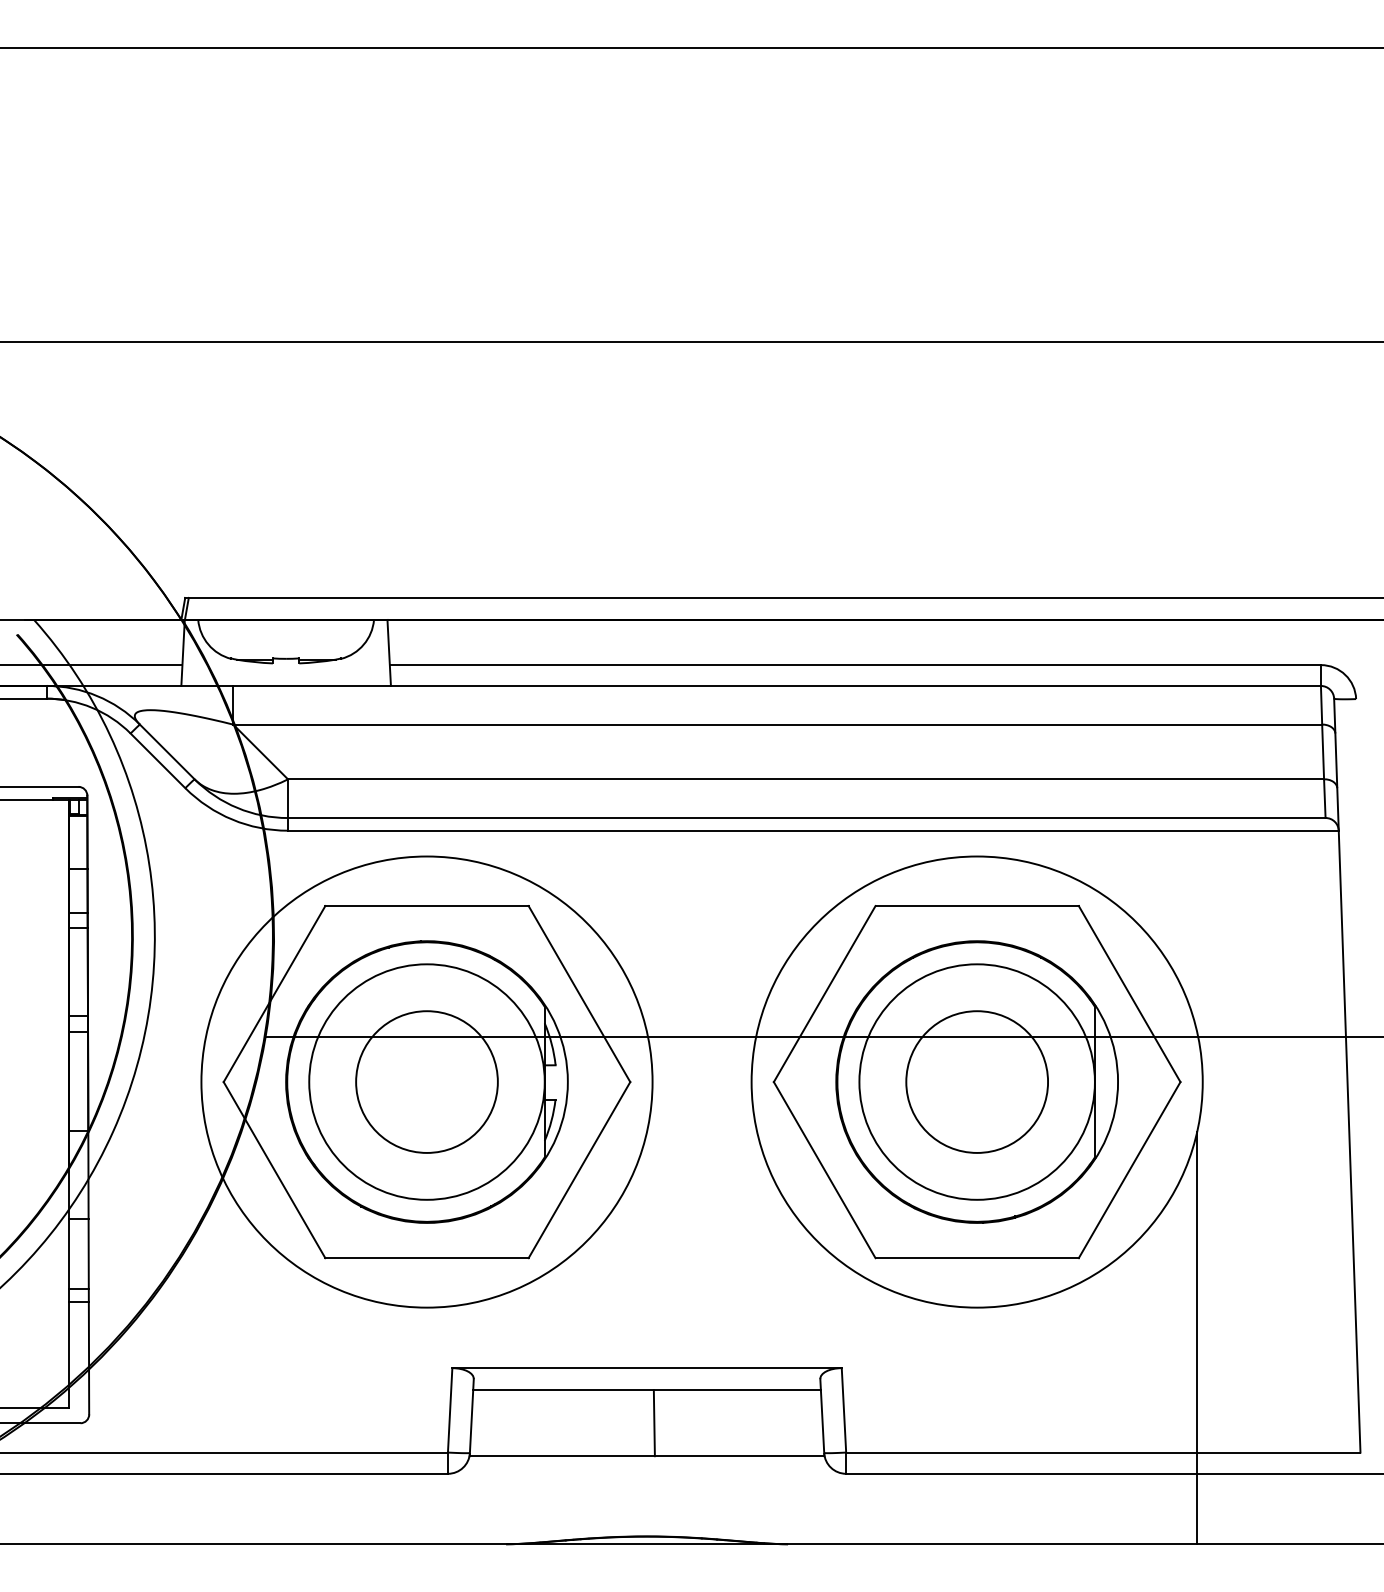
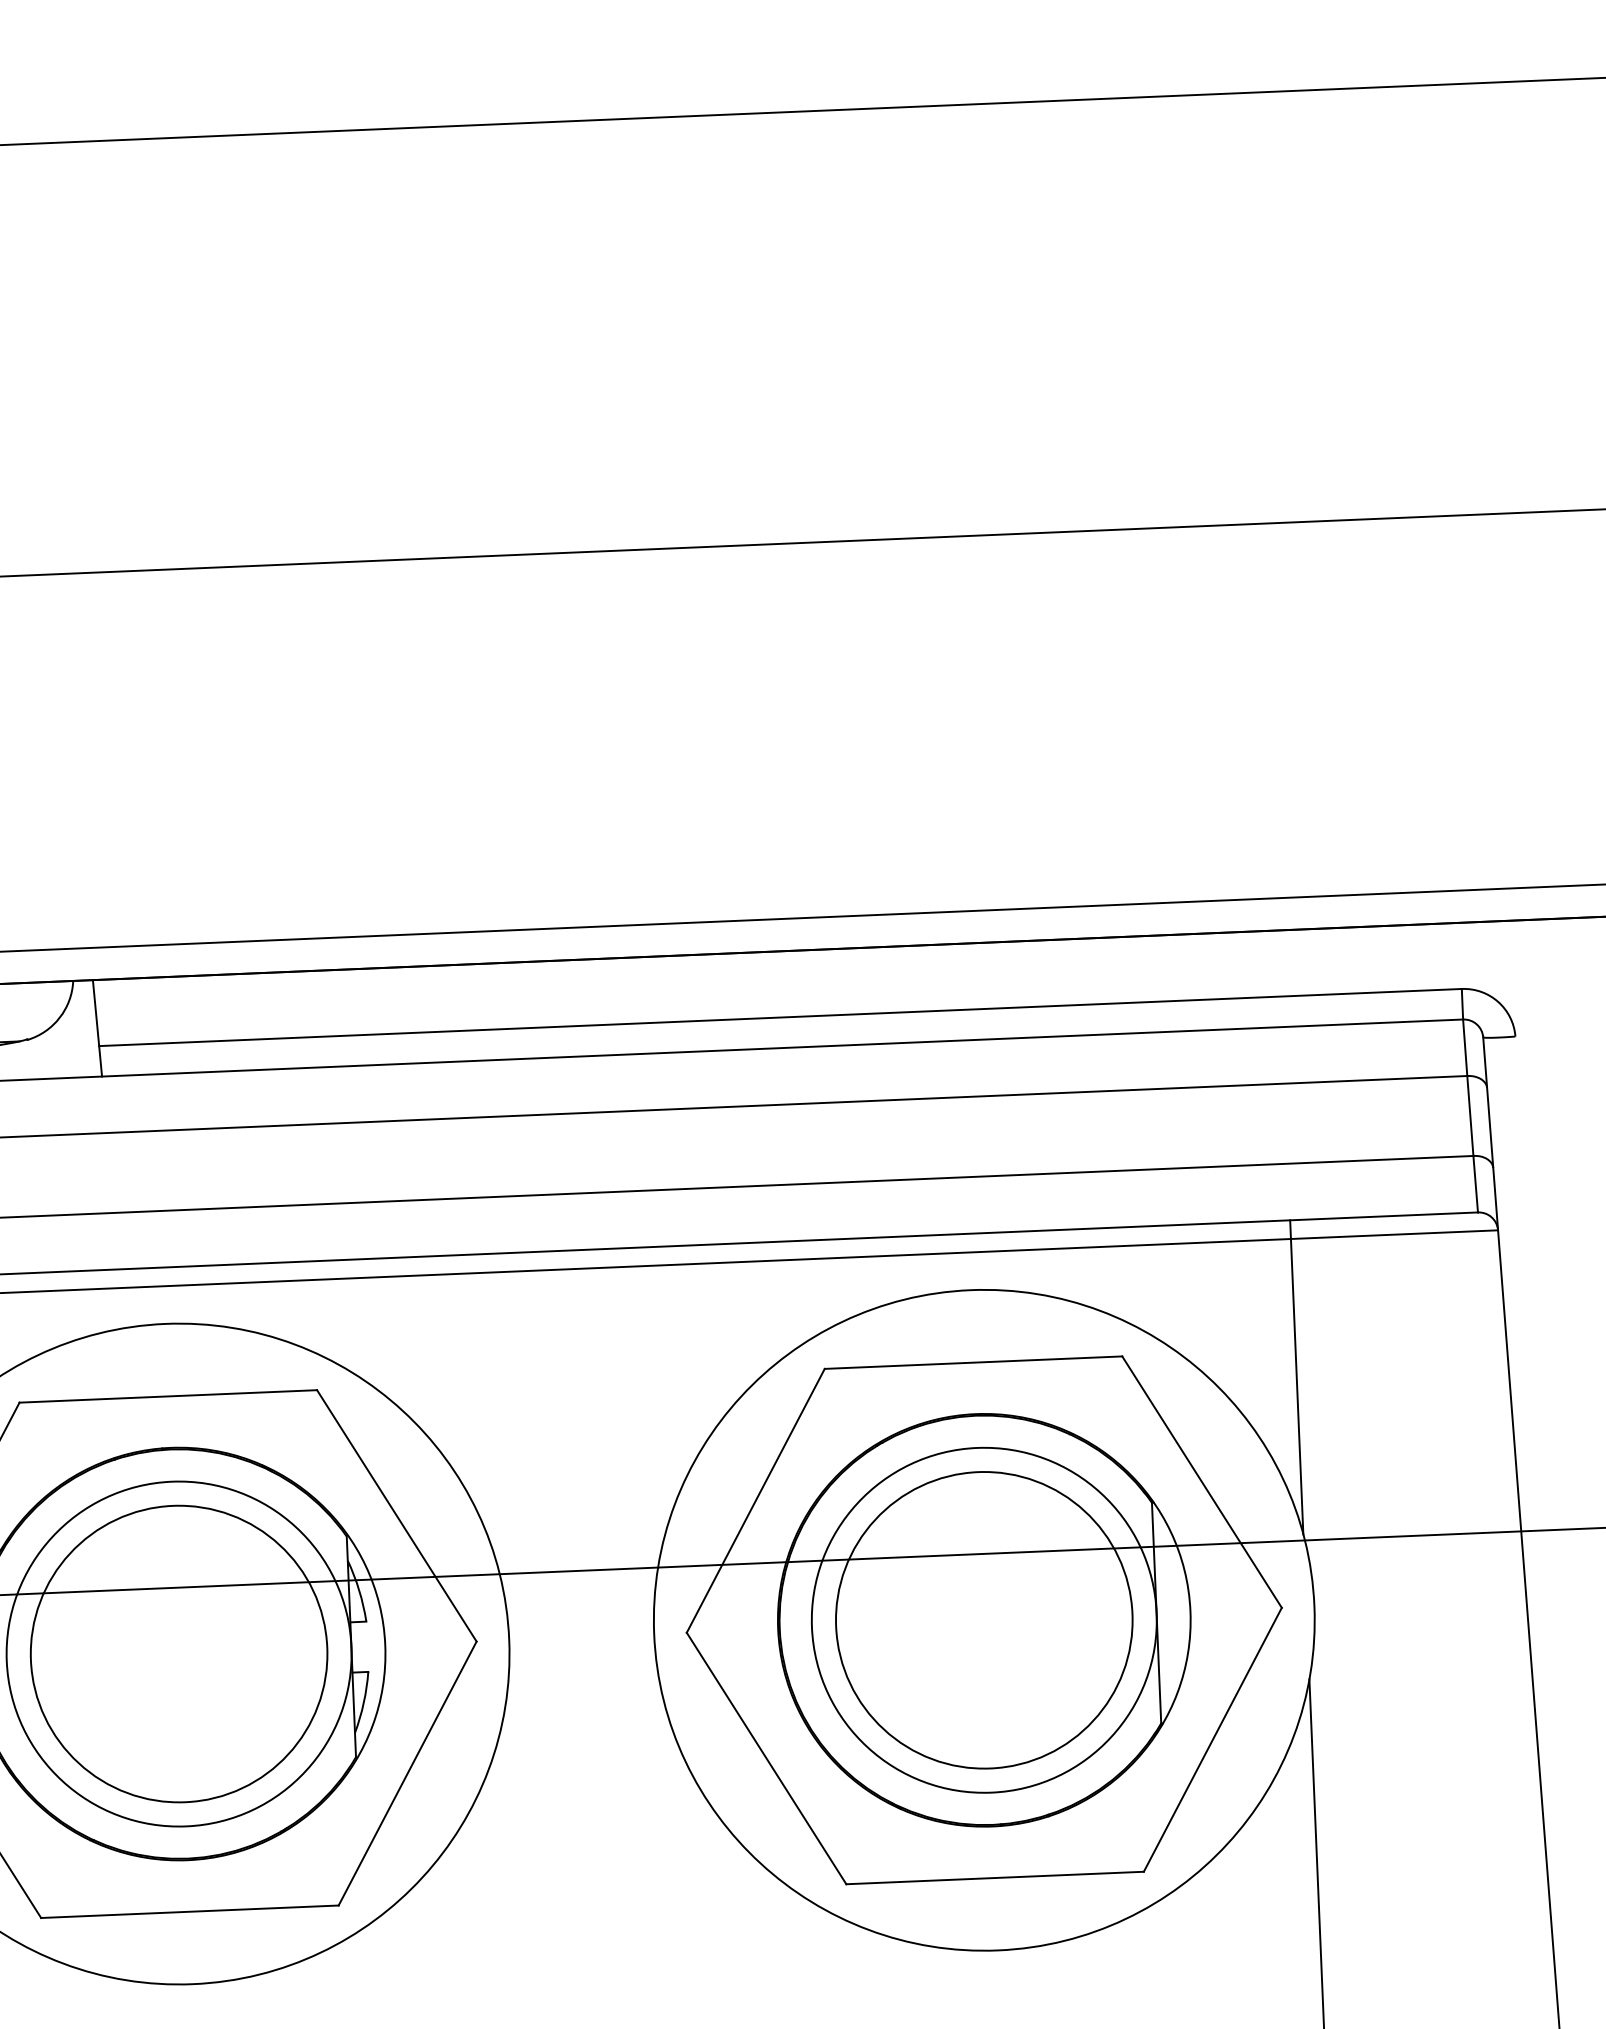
line: (1197, 924) -> (1297, 1376), added
circle: (426, 1081) -> (178, 1653), size x1.43
circle: (976, 1081) -> (983, 1619), size x1.43

